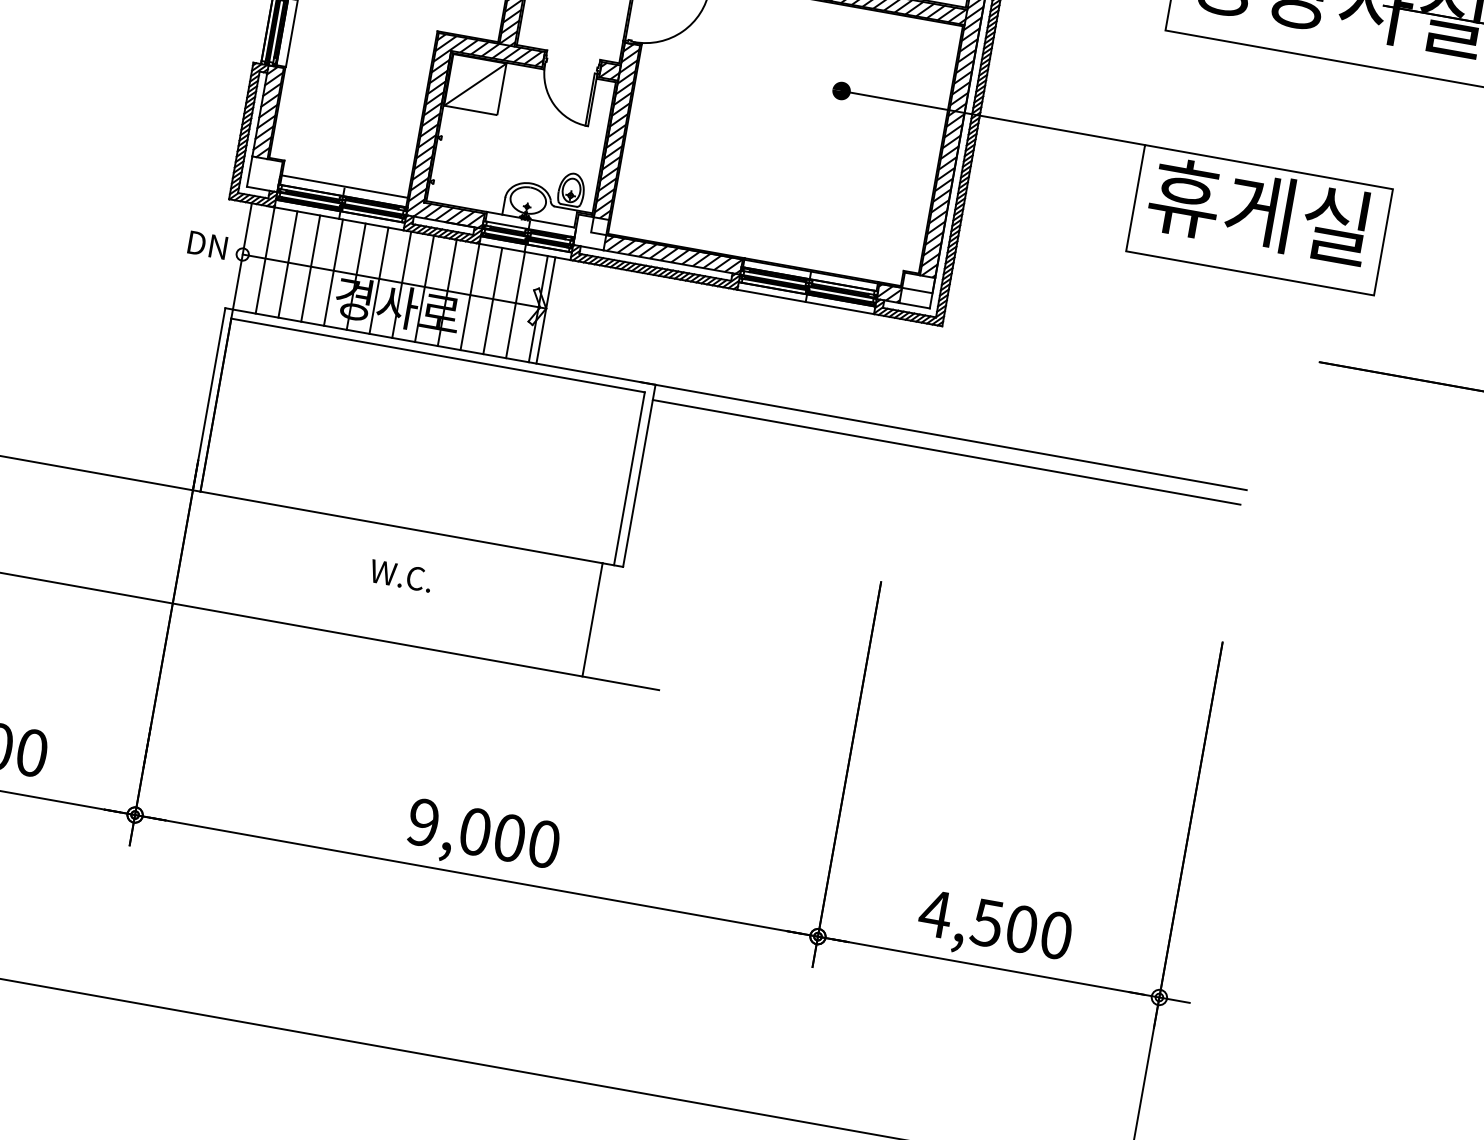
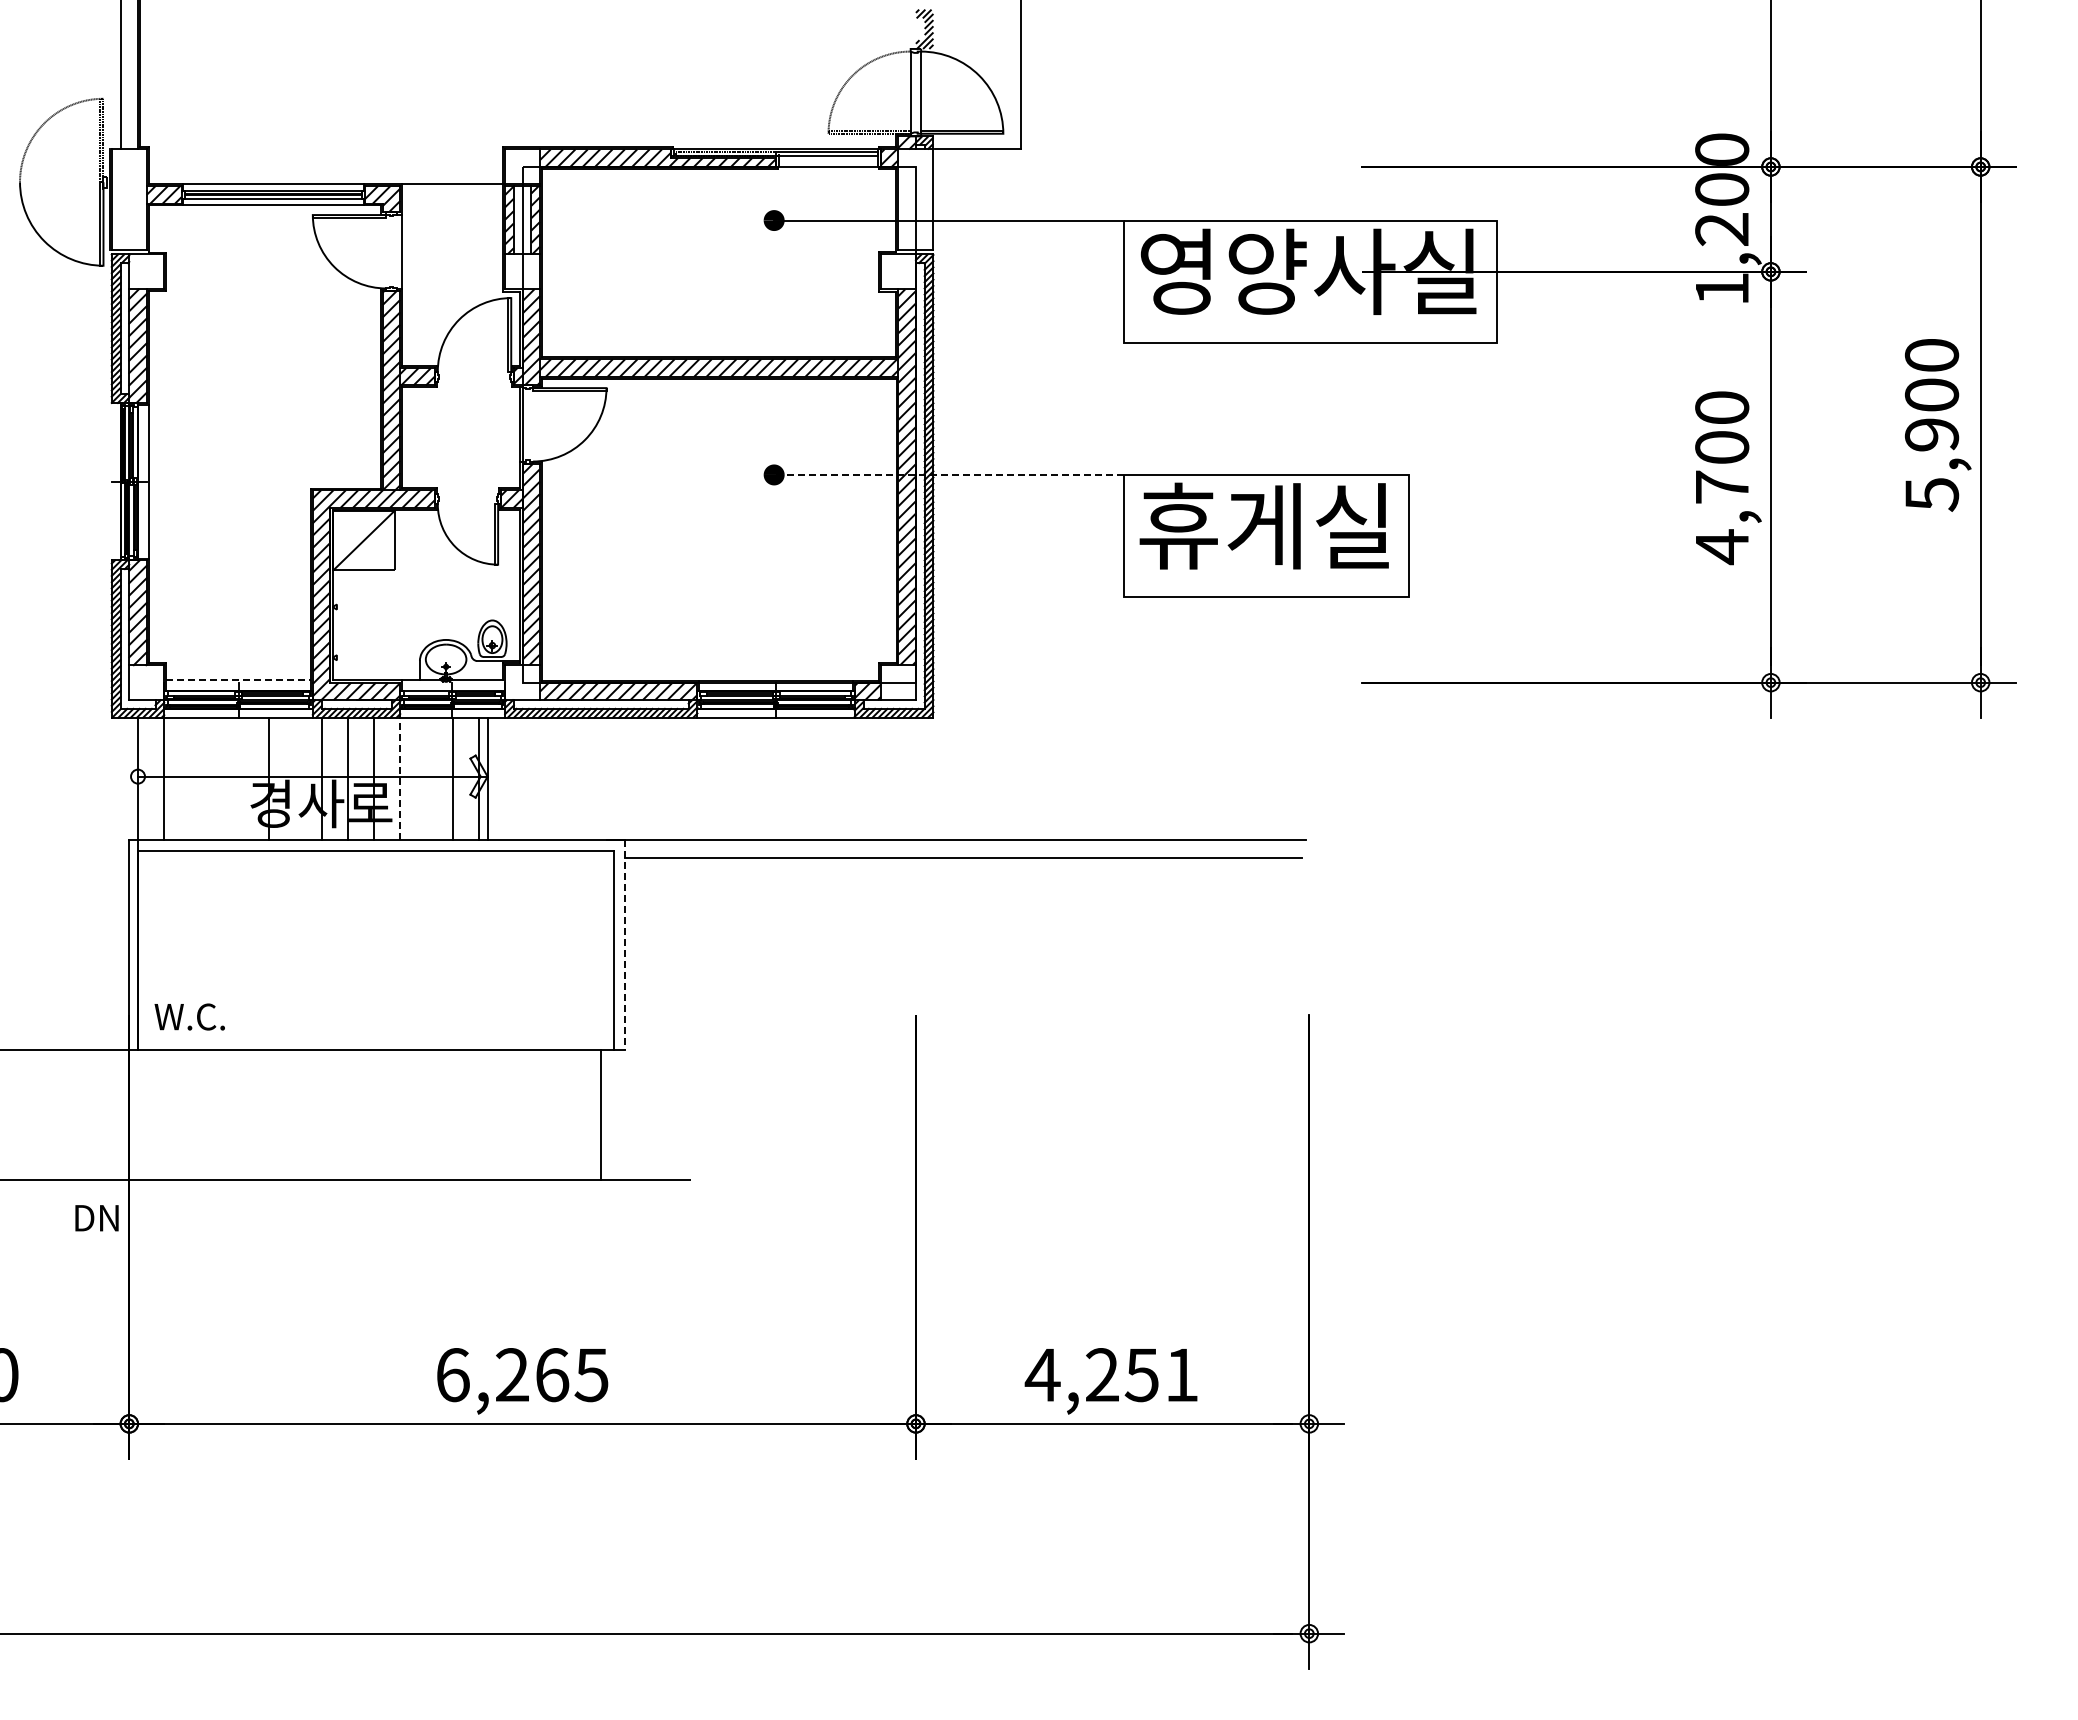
line: (992, 117) -> (948, 474), solid -> dashed
line: (344, 186) -> (238, 680), solid -> dashed
text: (207, 245) -> (96, 1218), moved
line: (288, 264) -> (190, 778), removed
line: (310, 268) -> (216, 778), removed
line: (333, 272) -> (242, 778), removed
line: (379, 280) -> (295, 778), removed
line: (470, 296) -> (400, 778), solid -> dashed
line: (492, 300) -> (426, 778), removed
line: (639, 475) -> (624, 944), solid -> dashed
text: (400, 575) -> (189, 1016), moved
text: (483, 833) -> (522, 1375), 9,000 -> 6,265
text: (1021, 929) -> (1141, 1375), 4,500 -> 4,251

